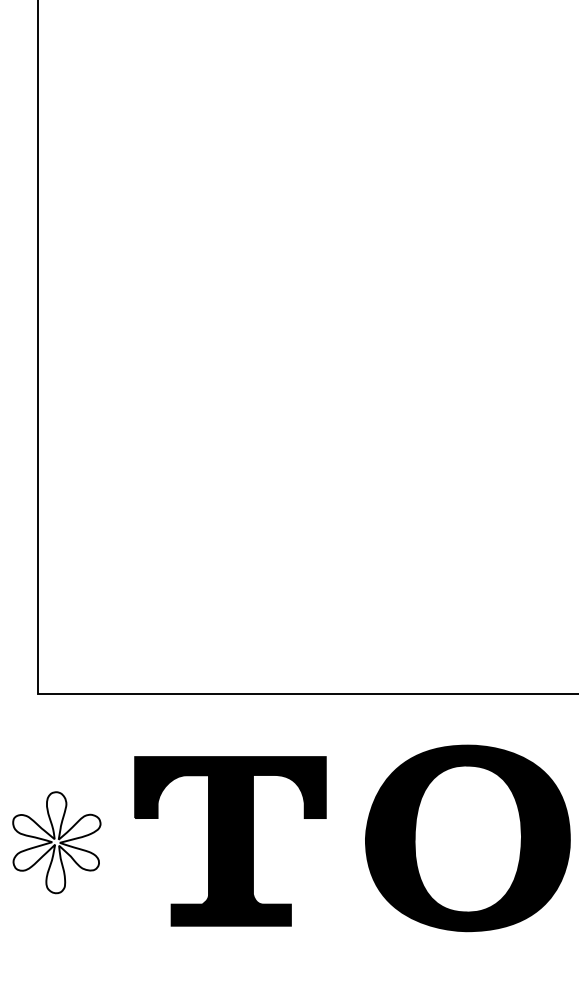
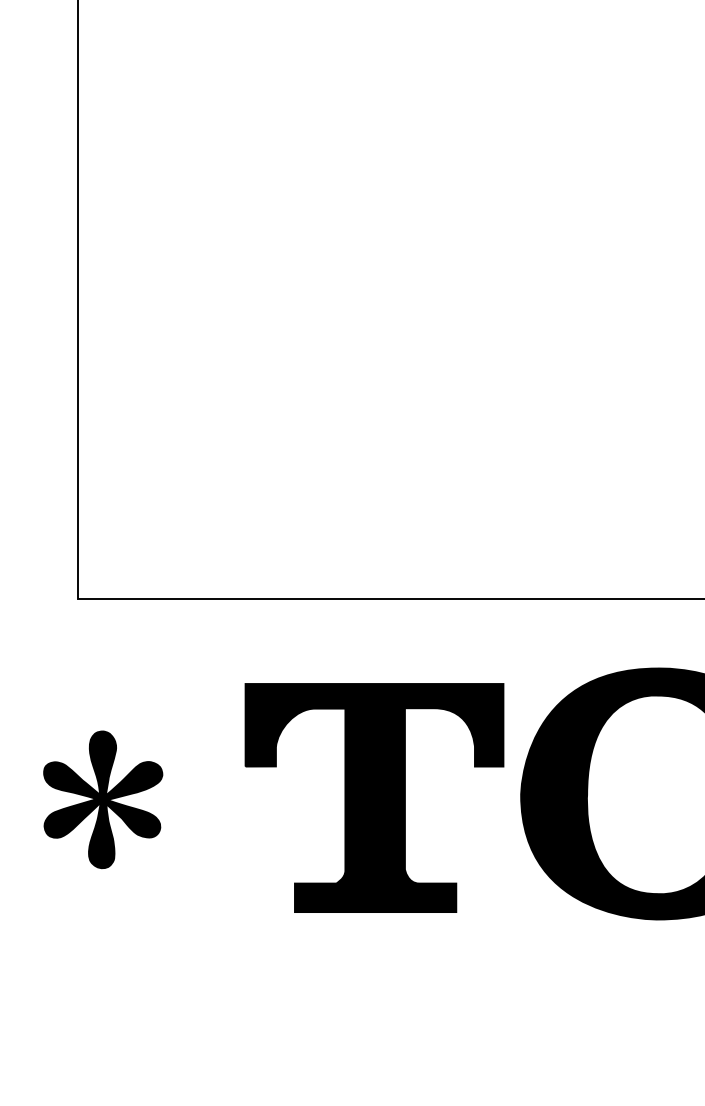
part: (230, 841) -> (374, 798), moved
fill: (56, 842) -> (102, 799), added

